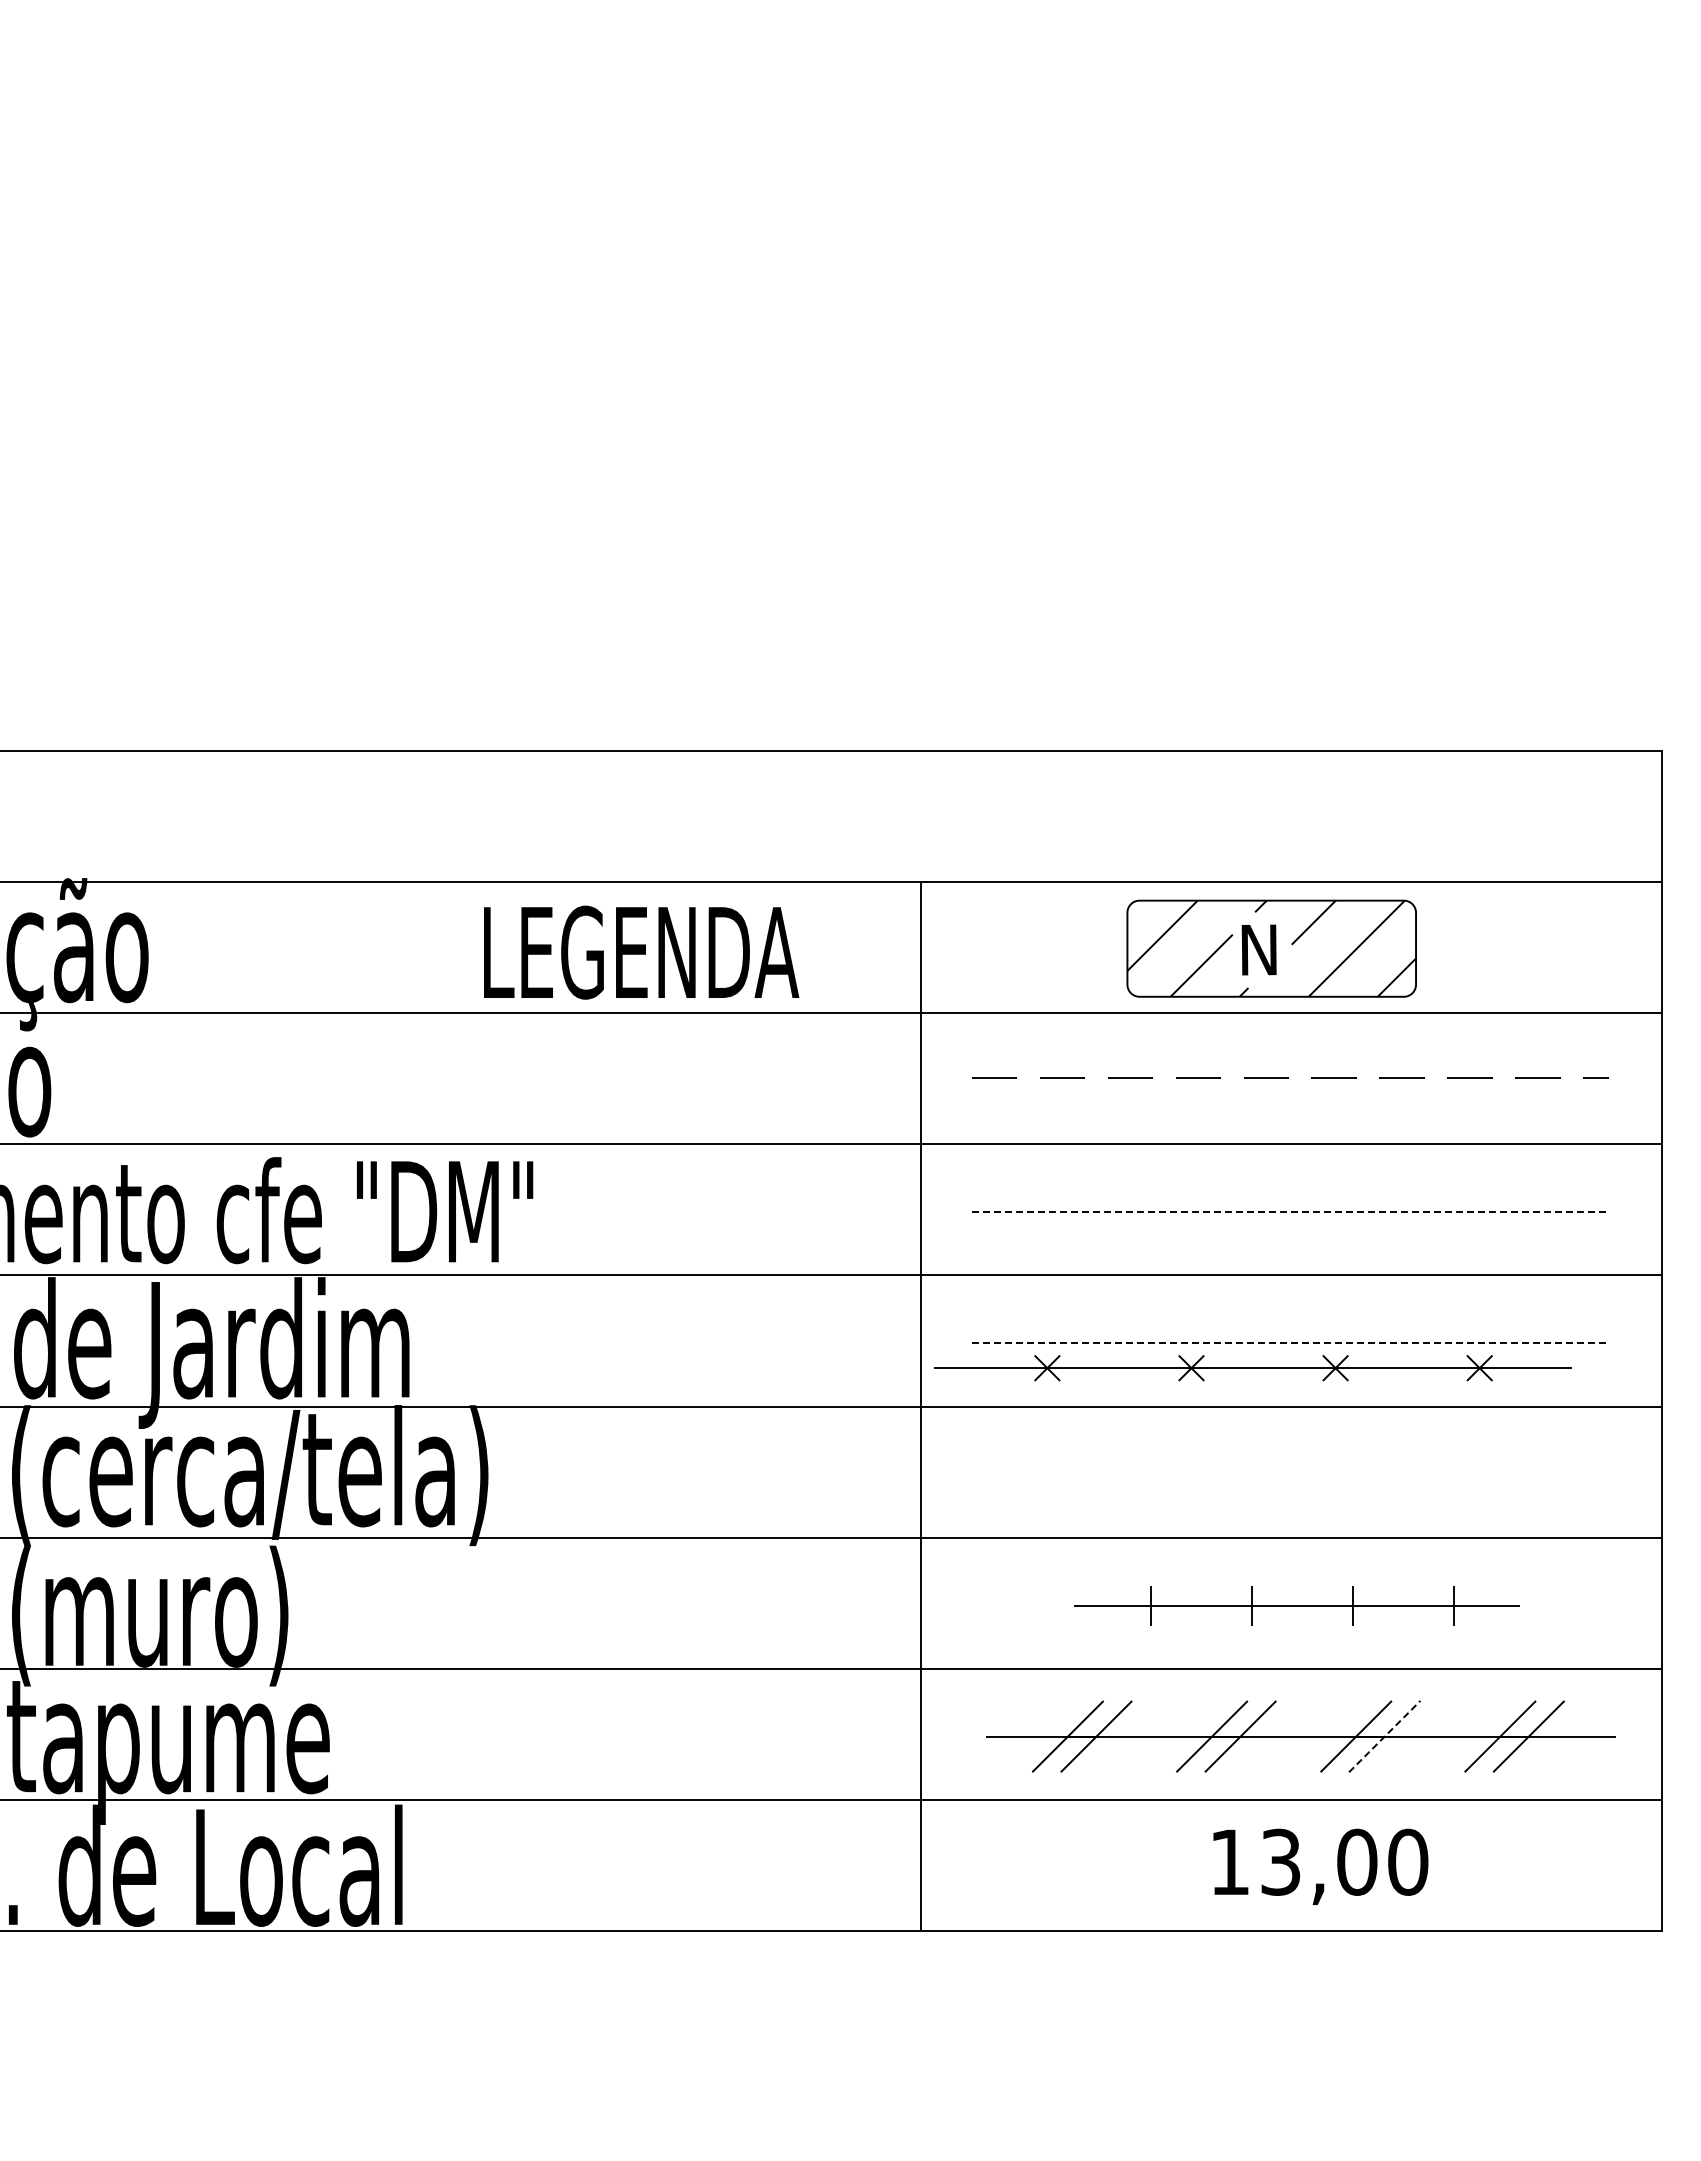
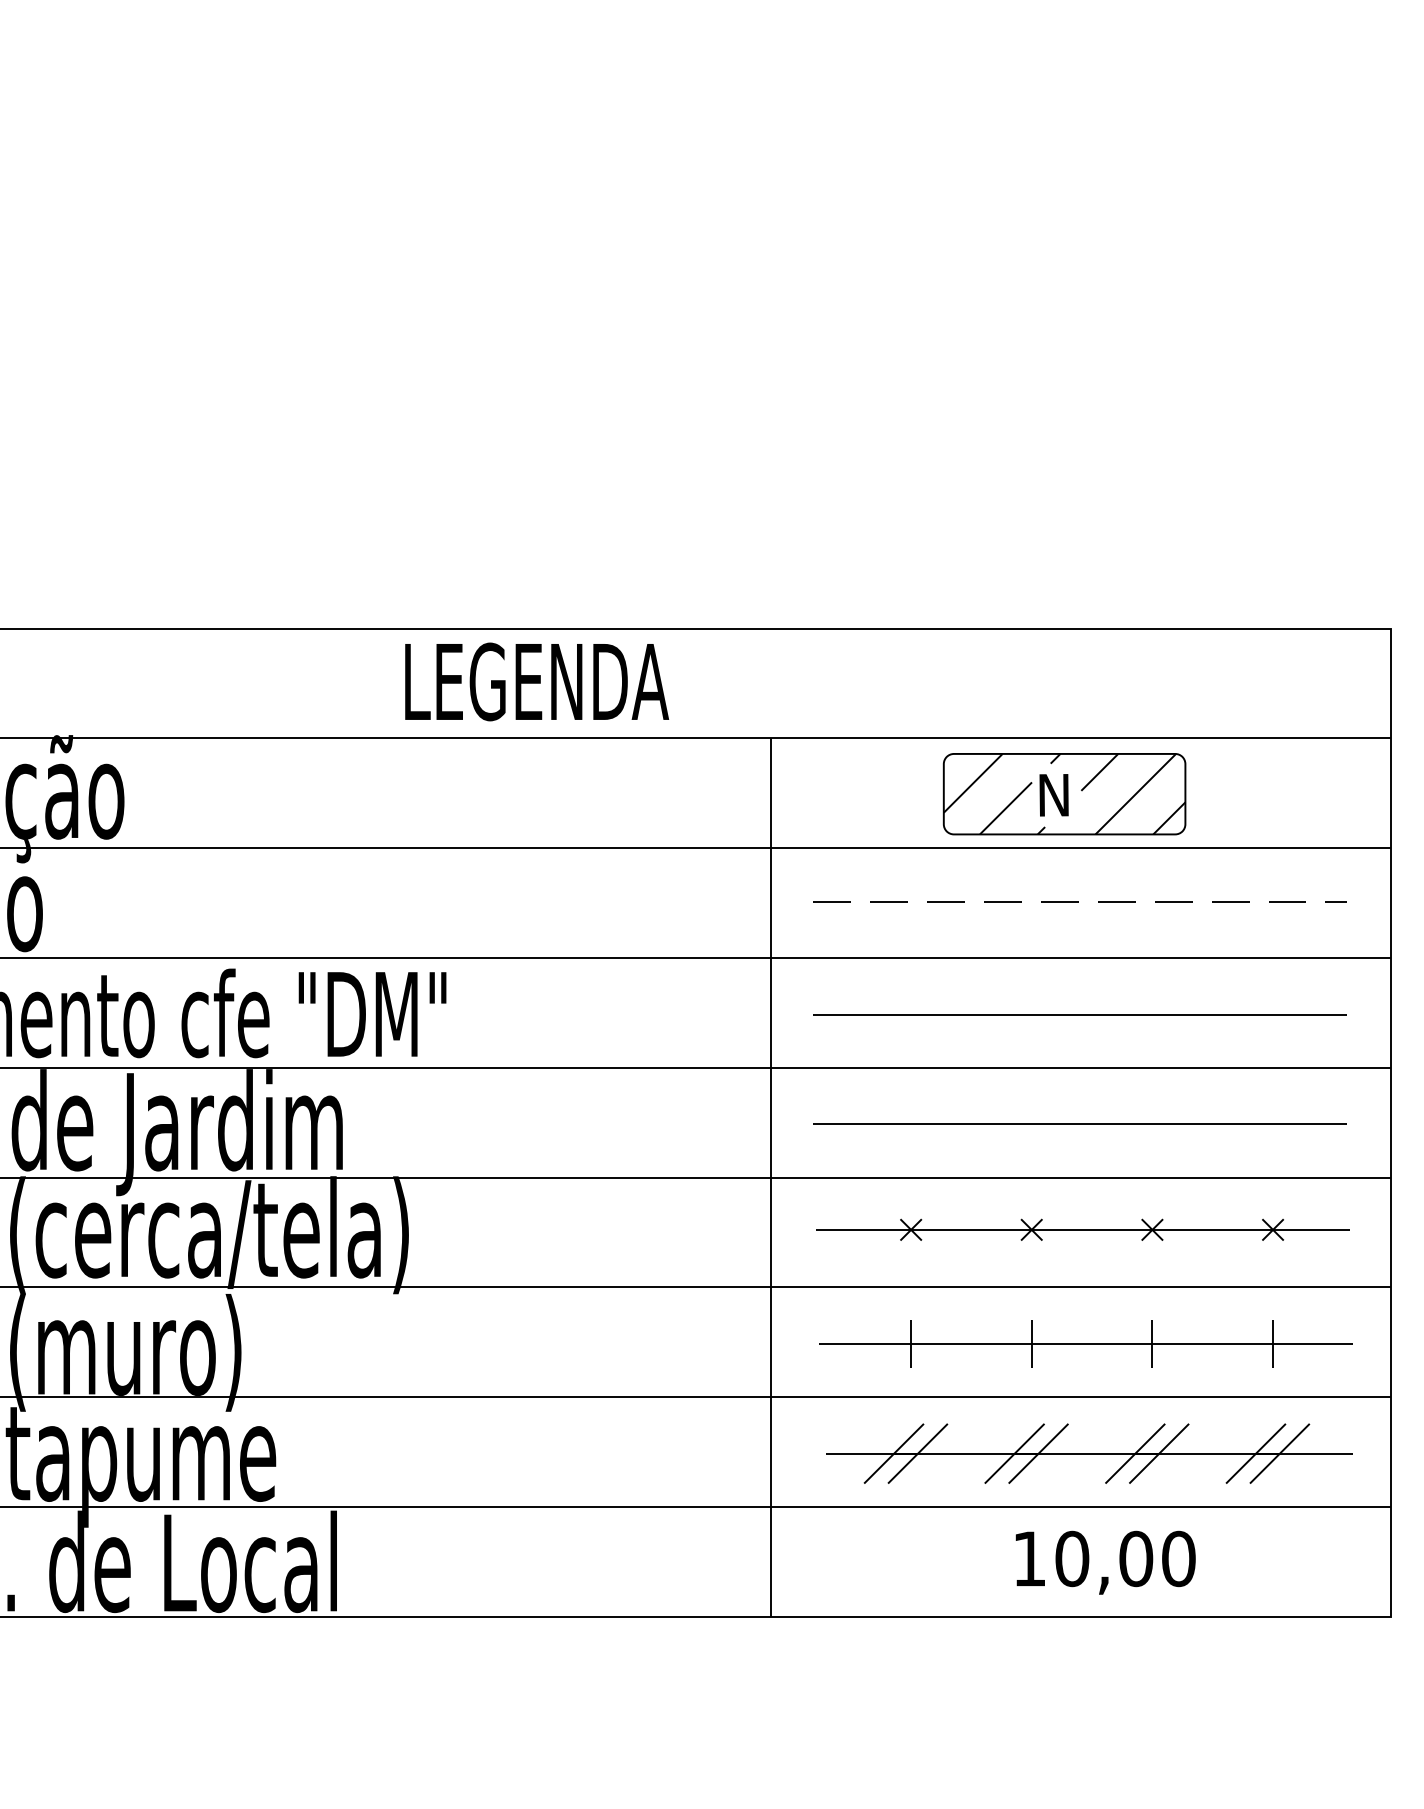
text: (641, 952) -> (537, 681), moved
line: (1290, 1212) -> (1080, 1014), dashed -> solid
line: (1290, 1342) -> (1080, 1123), dashed -> solid
part: (1252, 1368) -> (1082, 1230), moved
part: (1296, 1605) -> (1085, 1343), size x1.43
line: (1385, 1736) -> (1159, 1453), dashed -> solid
text: (1281, 1861) -> (1072, 1558), 13,00 -> 10,00

